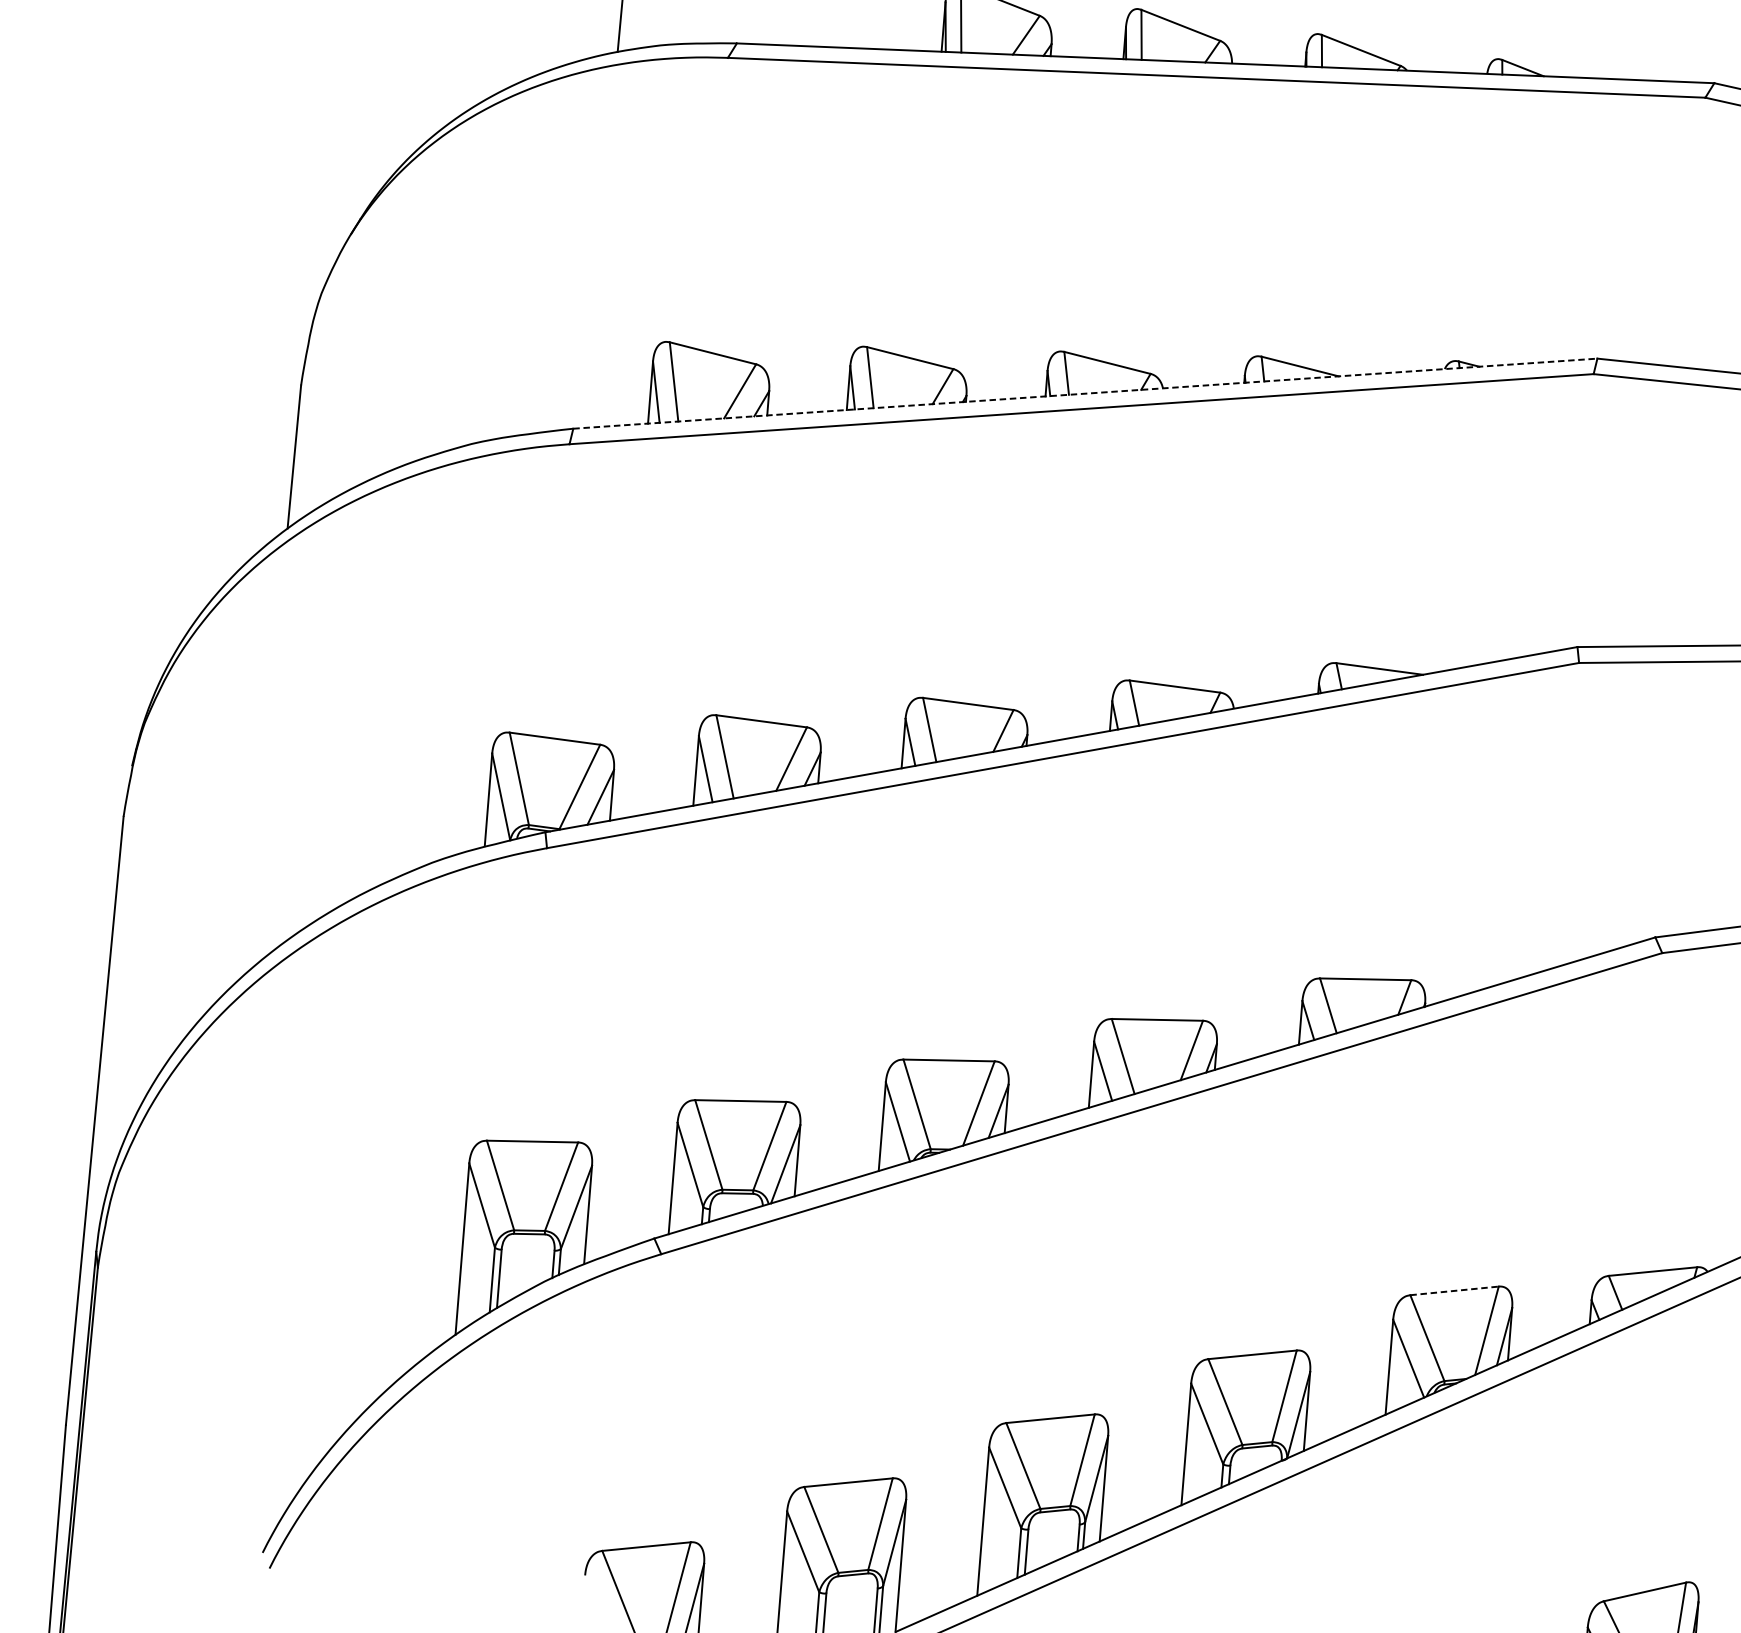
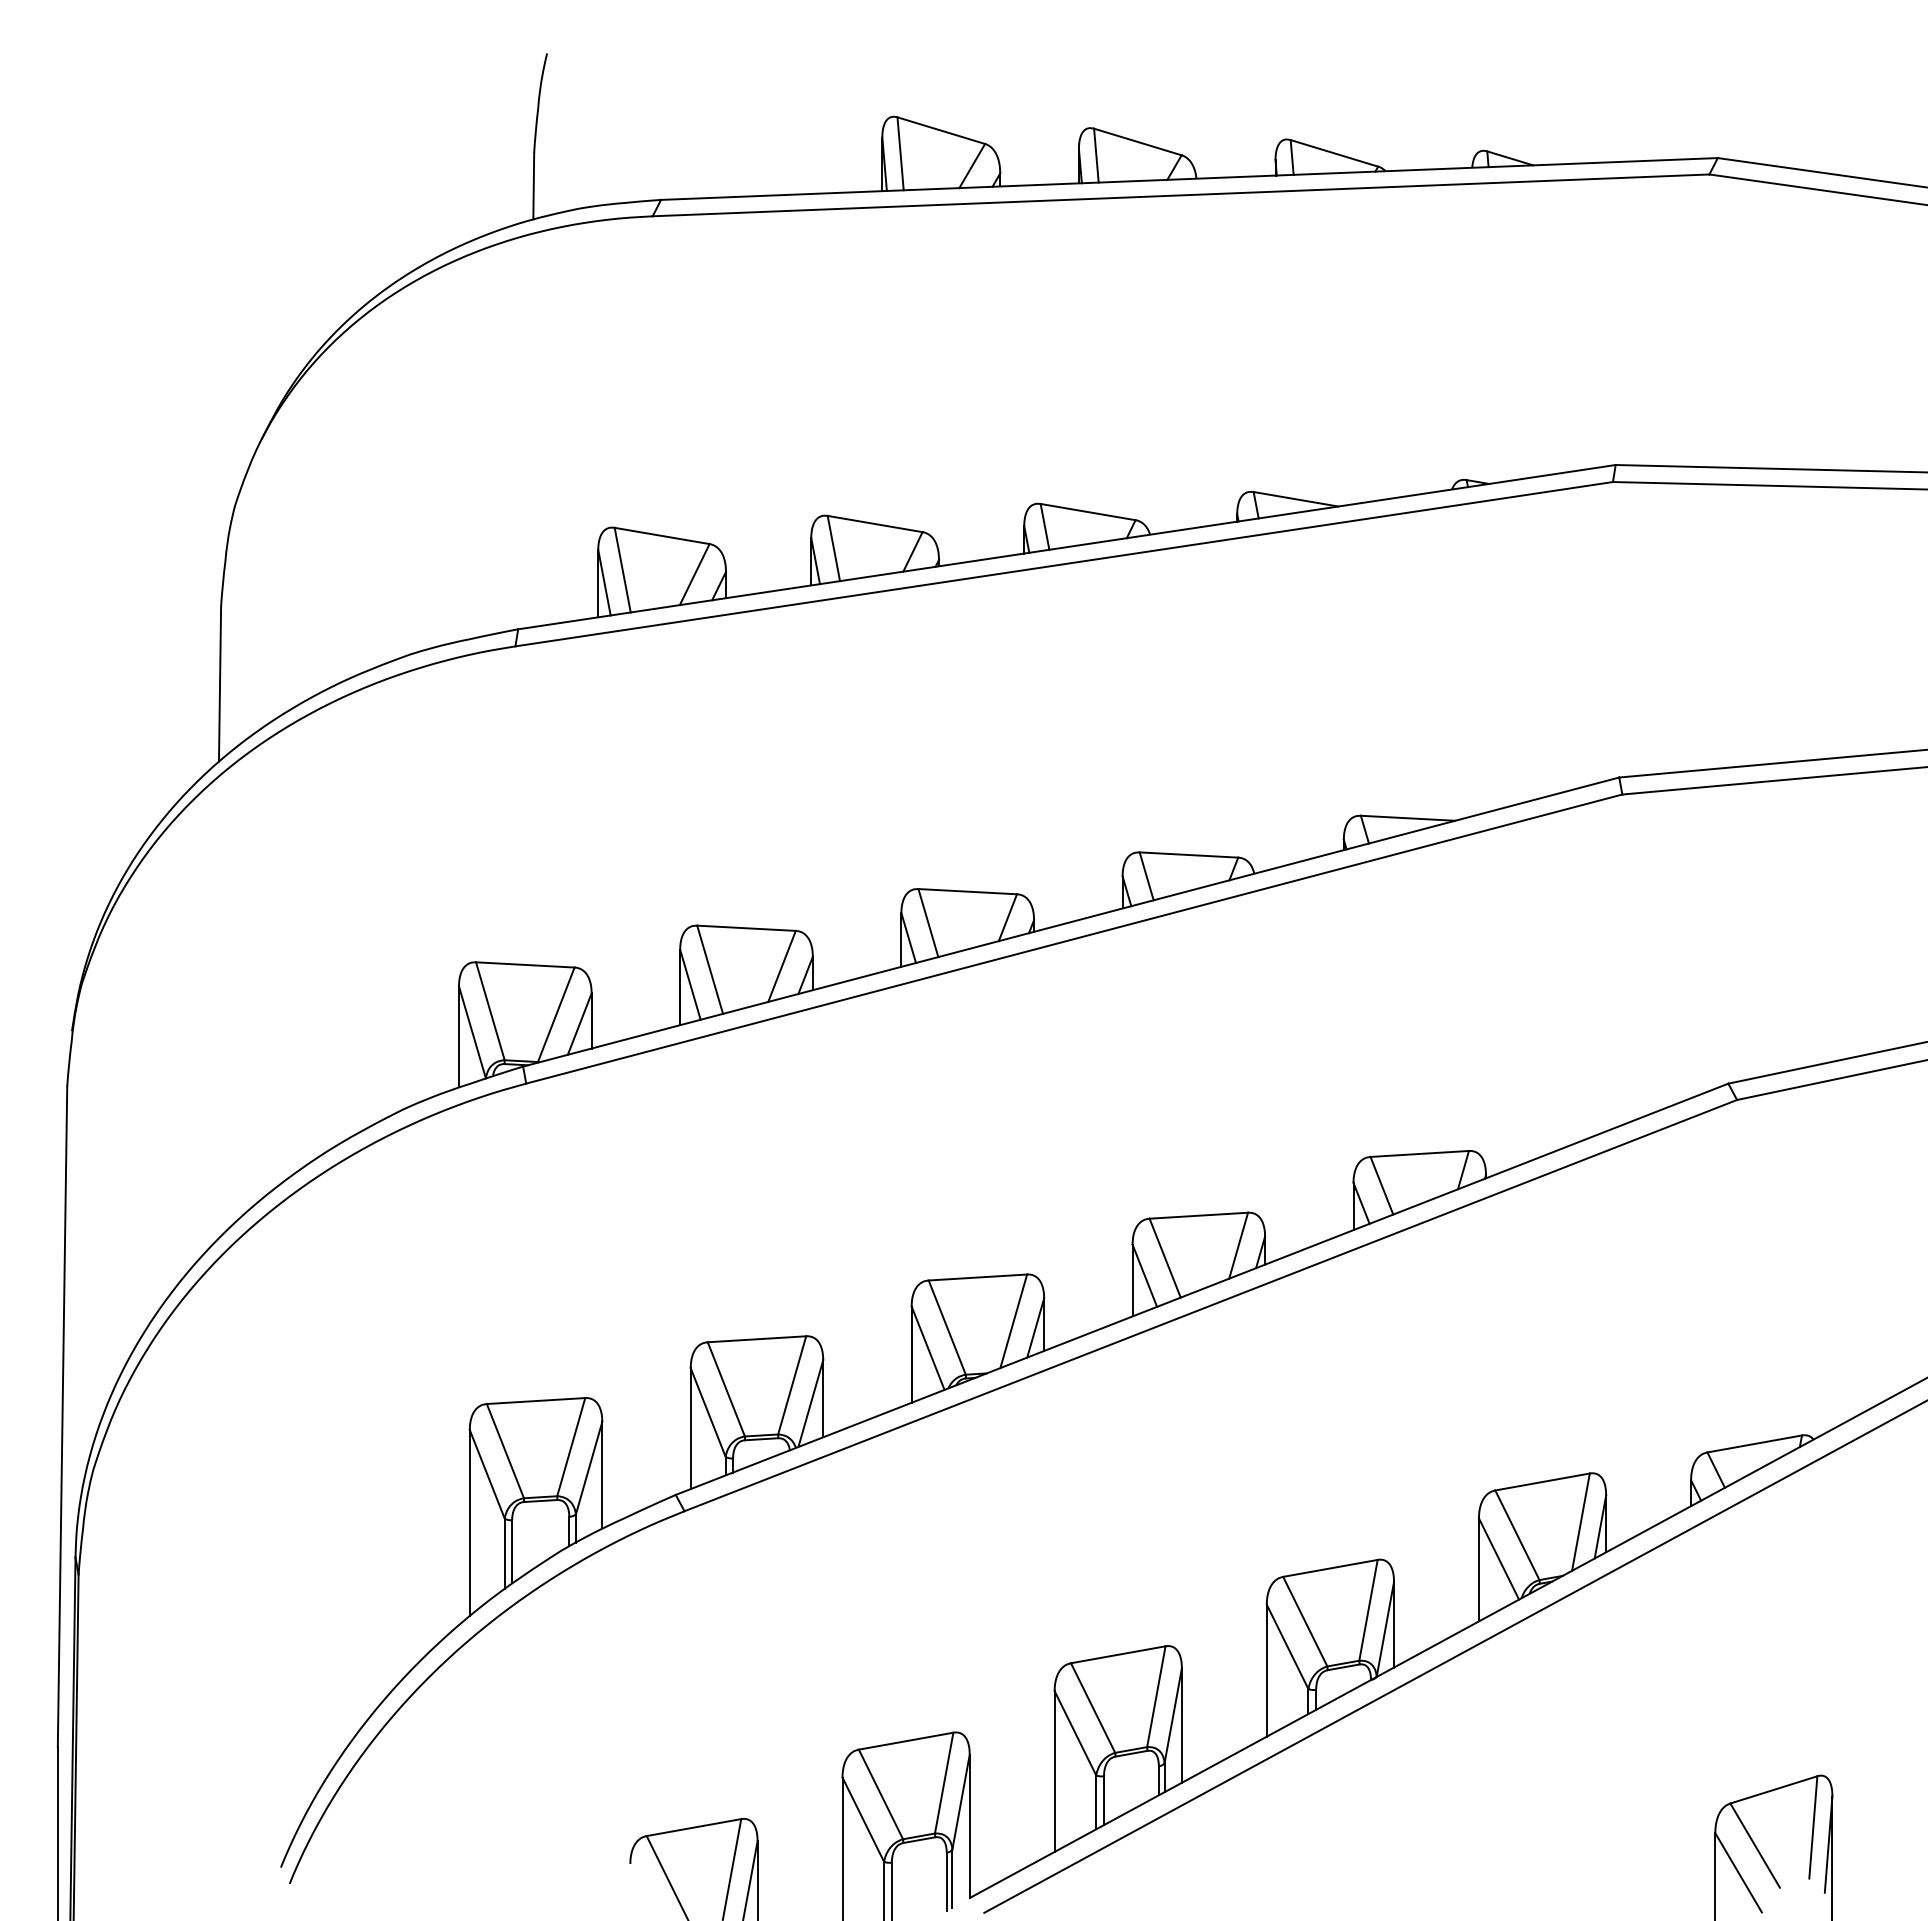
line: (1084, 393) -> (1066, 547), dashed -> solid
line: (1455, 1290) -> (1543, 1481), dashed -> solid

